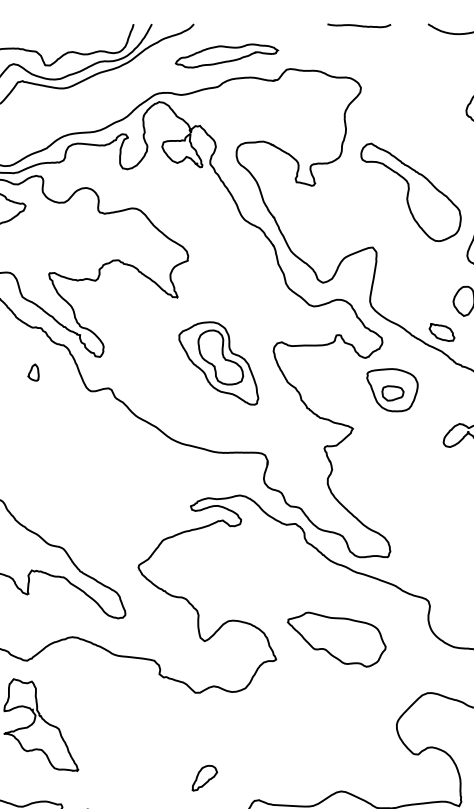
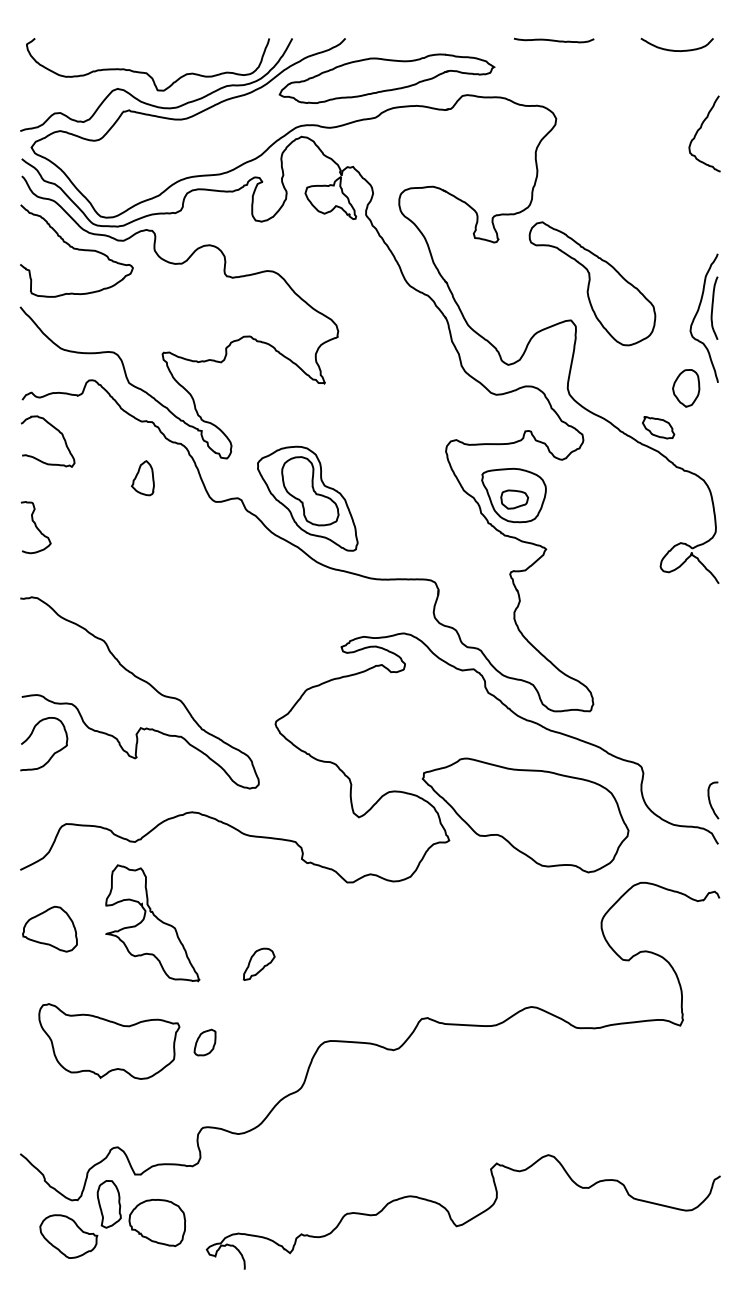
part: (226, 55) -> (386, 78), size x1.67
part: (411, 192) -> (592, 283), moved
part: (218, 363) -> (307, 498), moved
part: (33, 372) -> (142, 478), size x1.67
part: (392, 390) -> (513, 495), moved
part: (336, 639) -> (525, 815), size x1.67
part: (204, 777) -> (258, 963), moved

